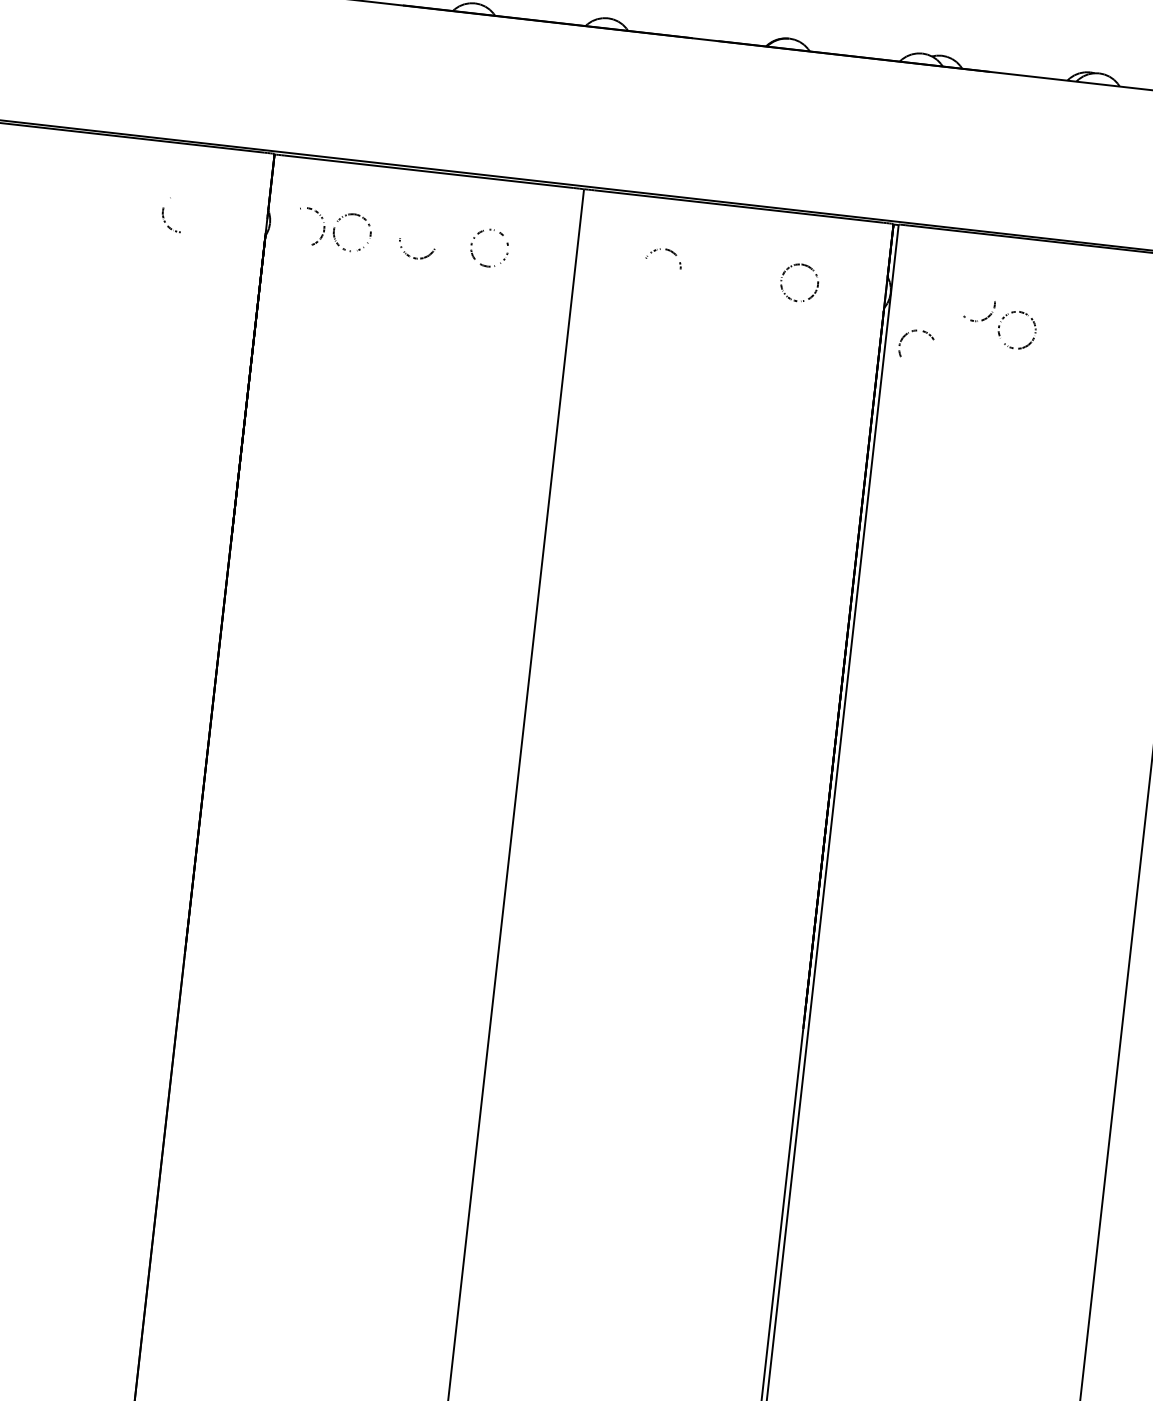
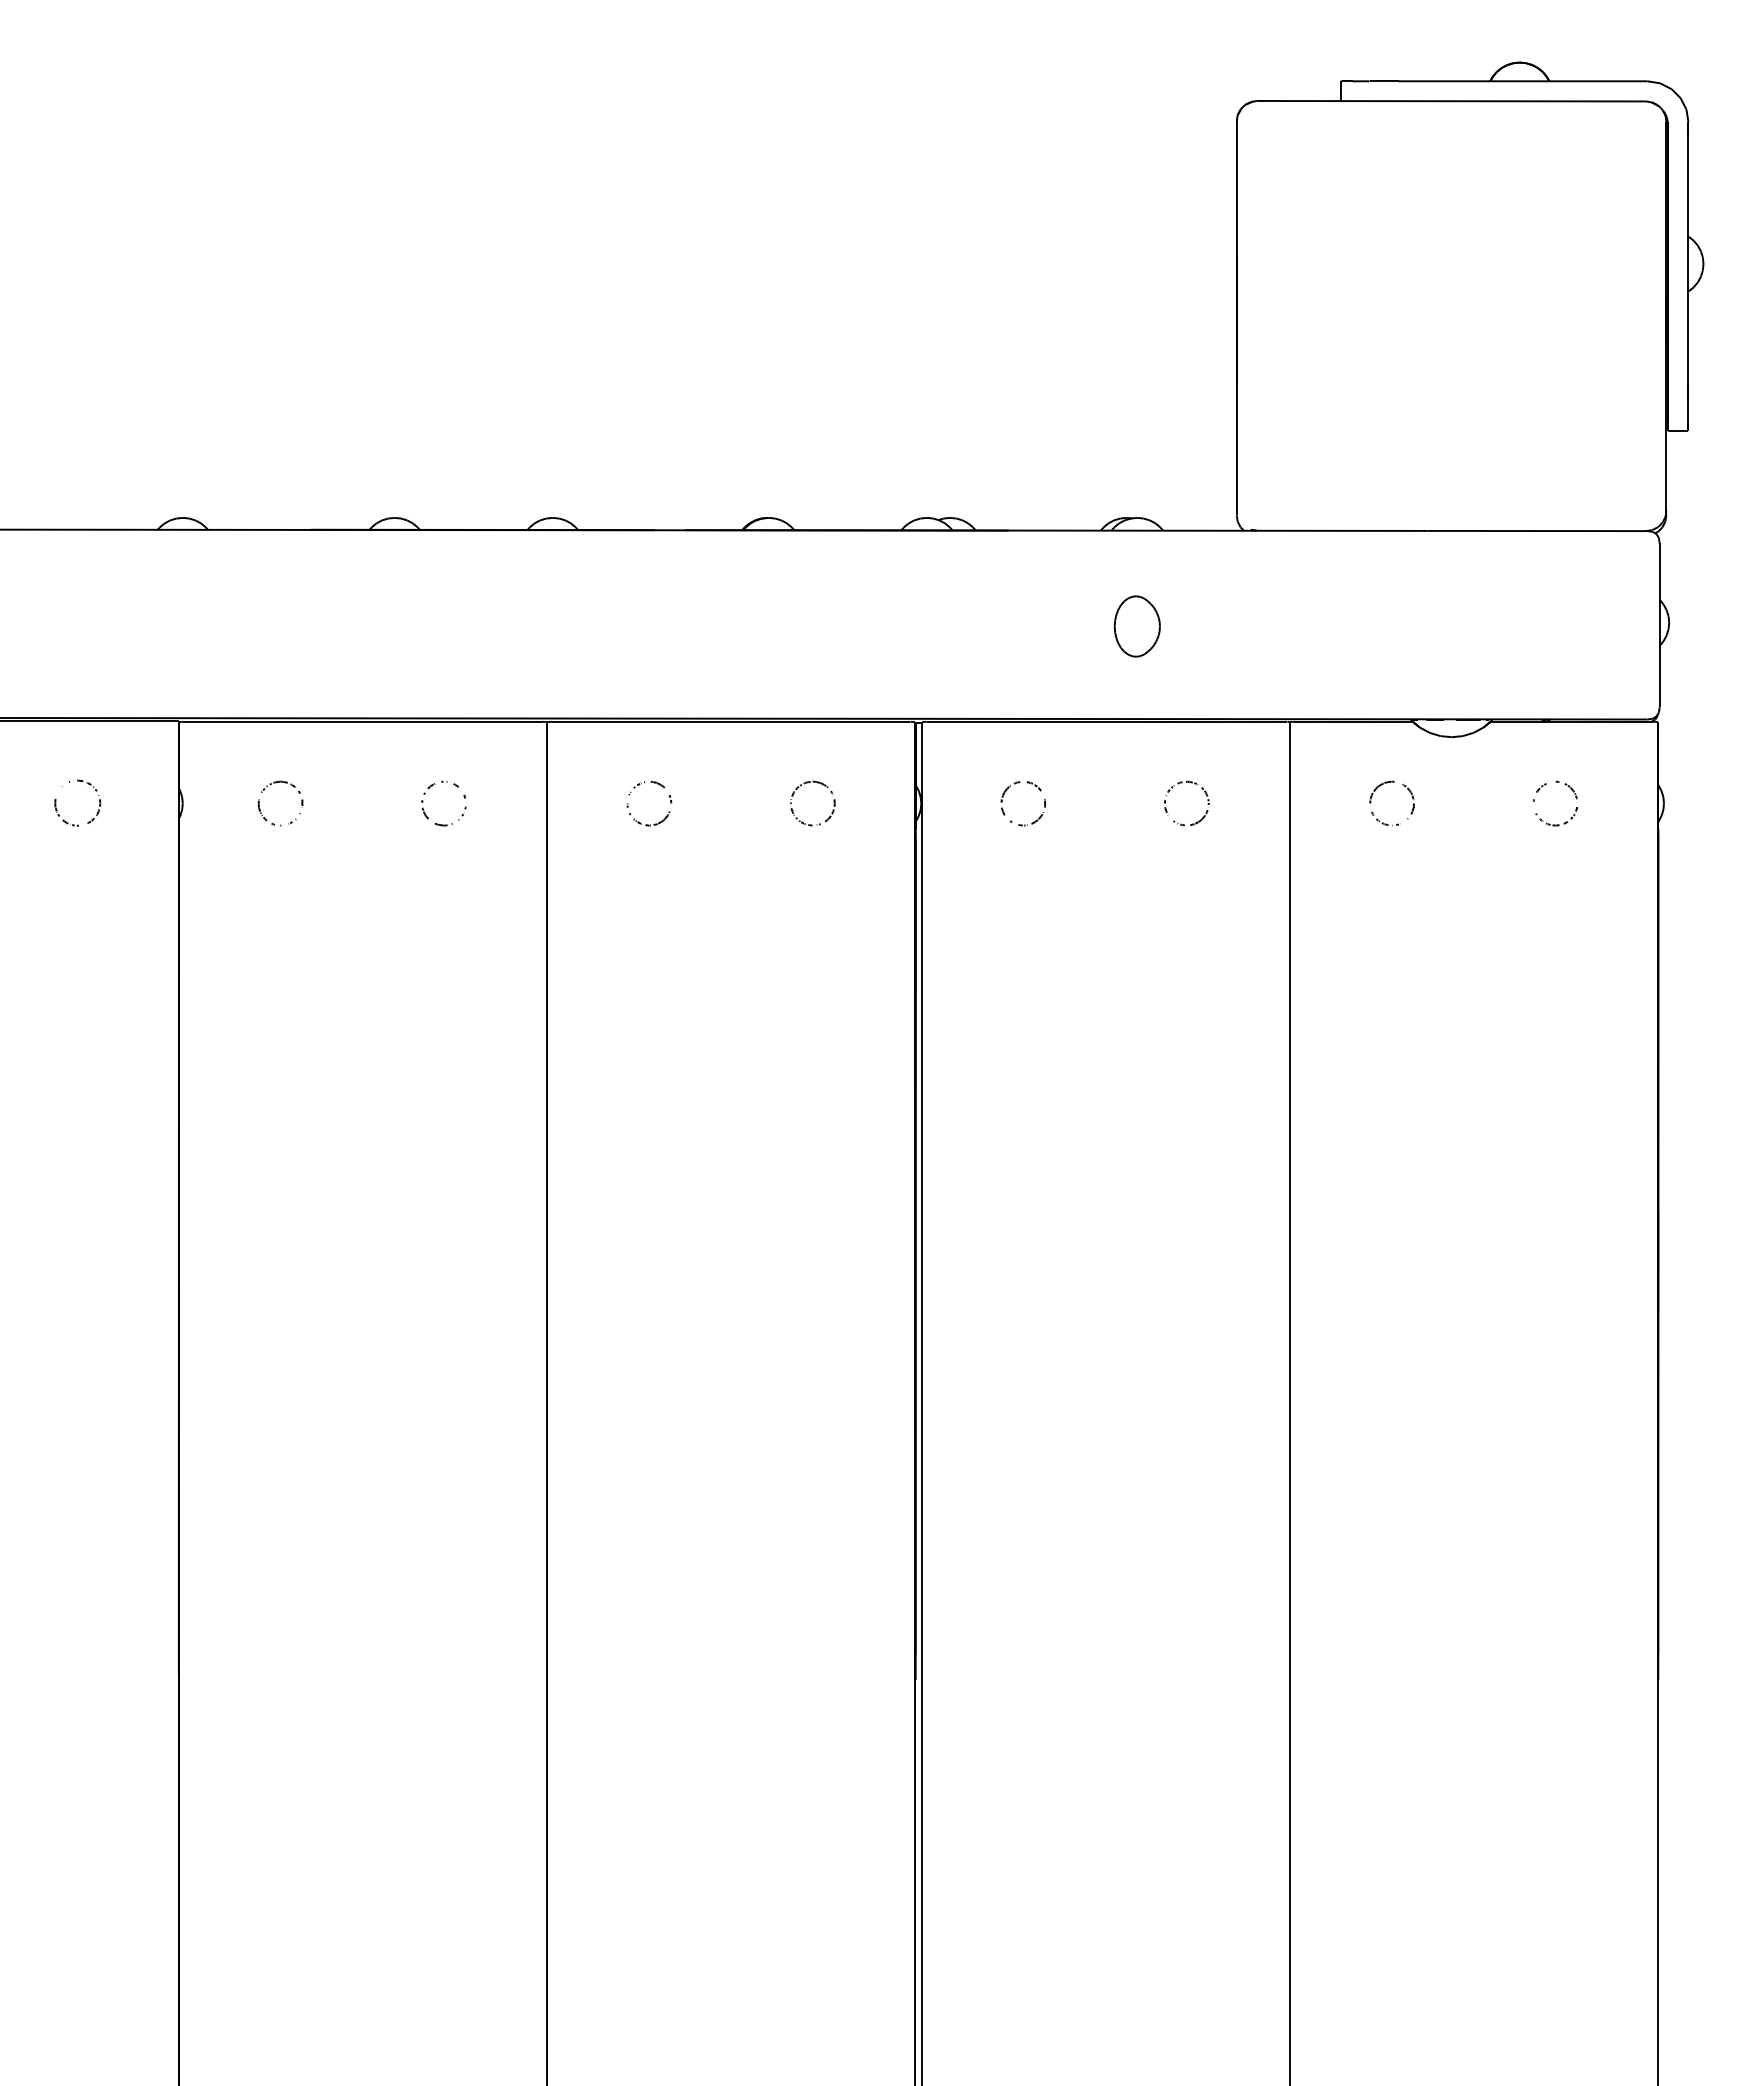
part: (1088, 164) -> (1136, 626), added
part: (323, 227) -> (99, 801), moved
part: (415, 257) -> (648, 824), moved
part: (912, 332) -> (1015, 784), moved
part: (1000, 334) -> (1167, 810), moved

